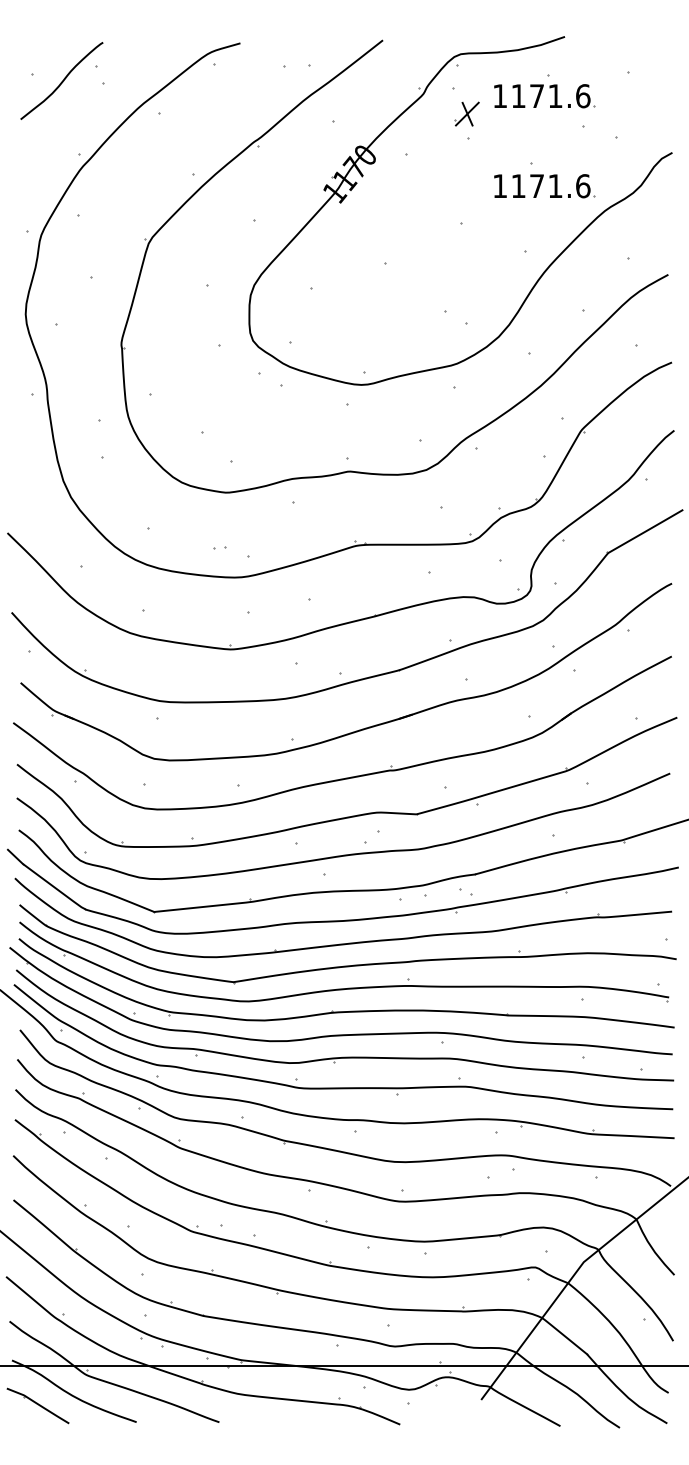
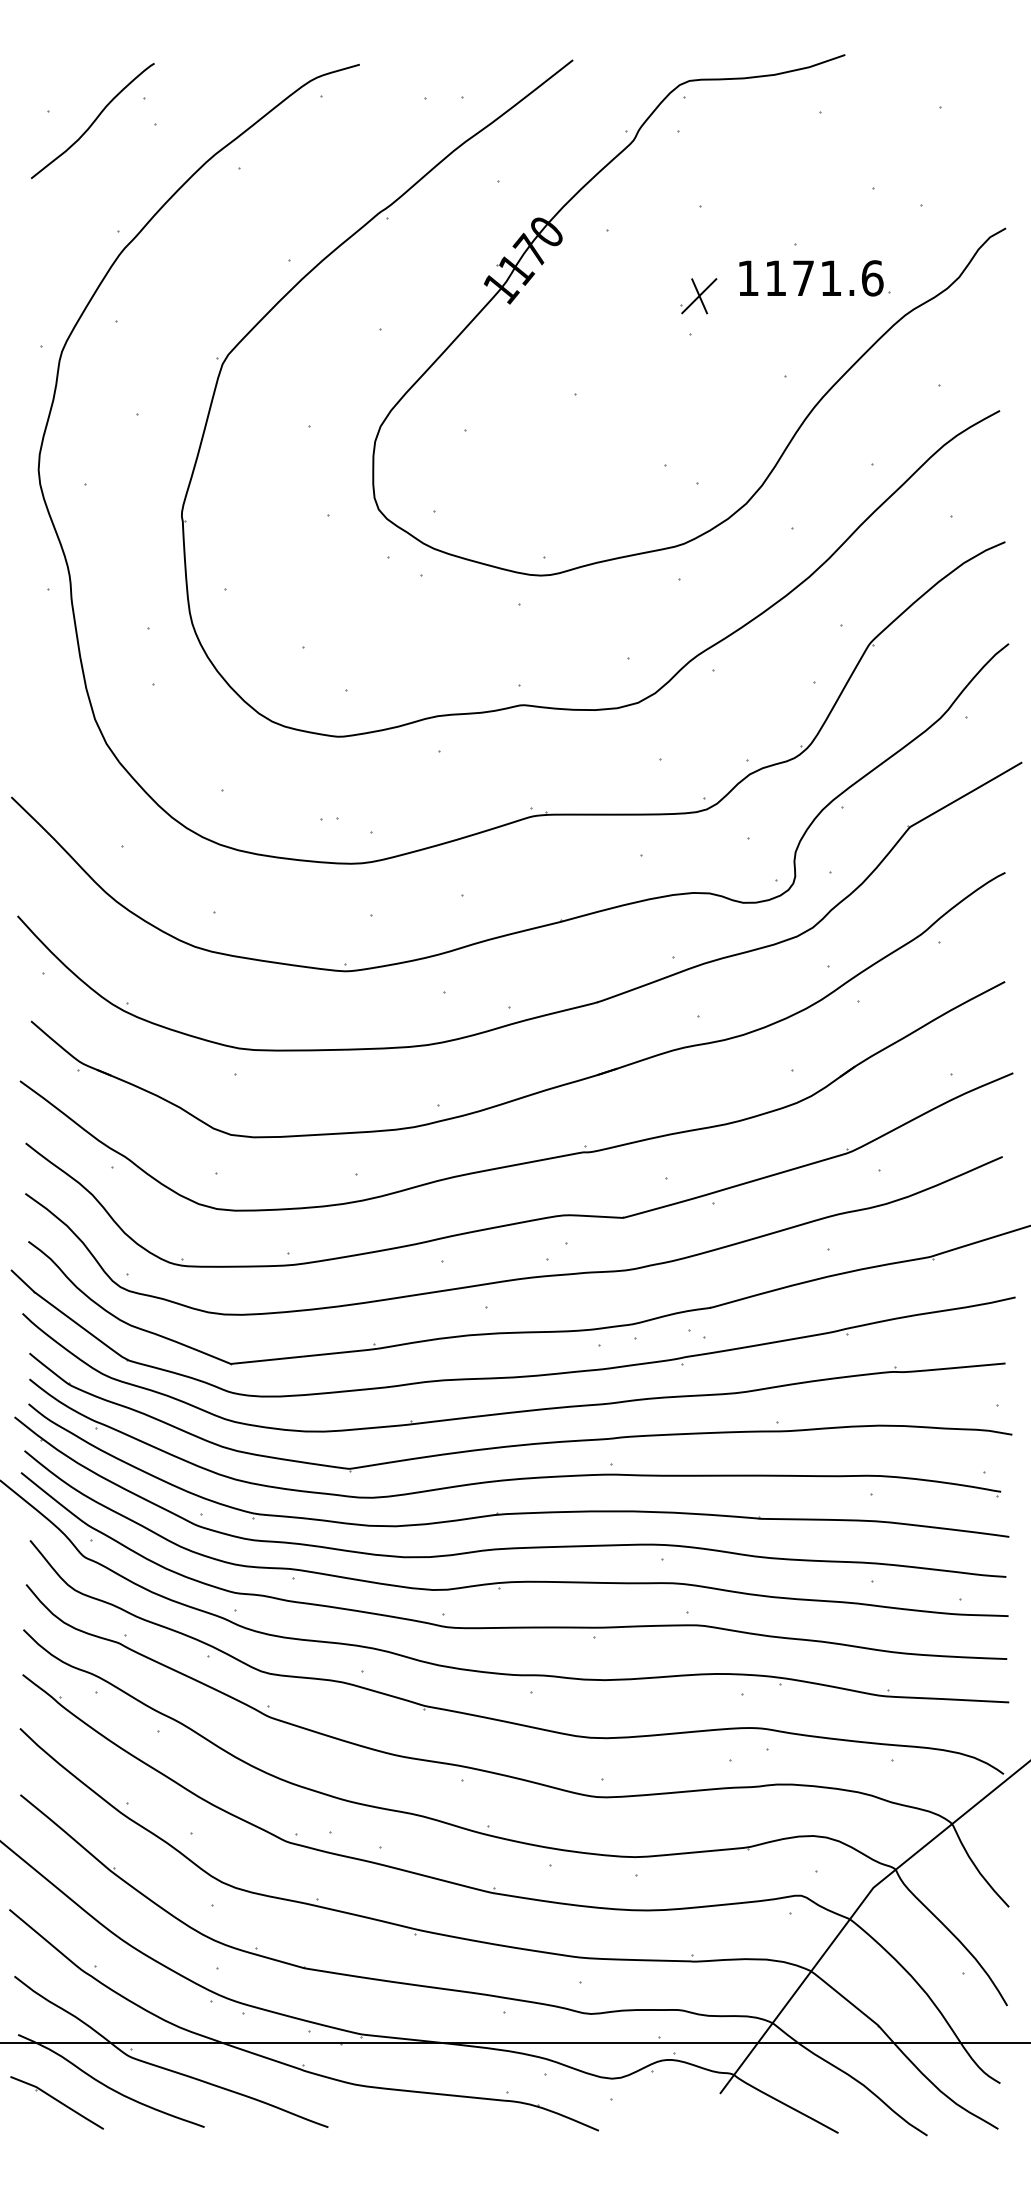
part: (544, 96) -> (814, 144), removed
part: (466, 113) -> (697, 295), moved

